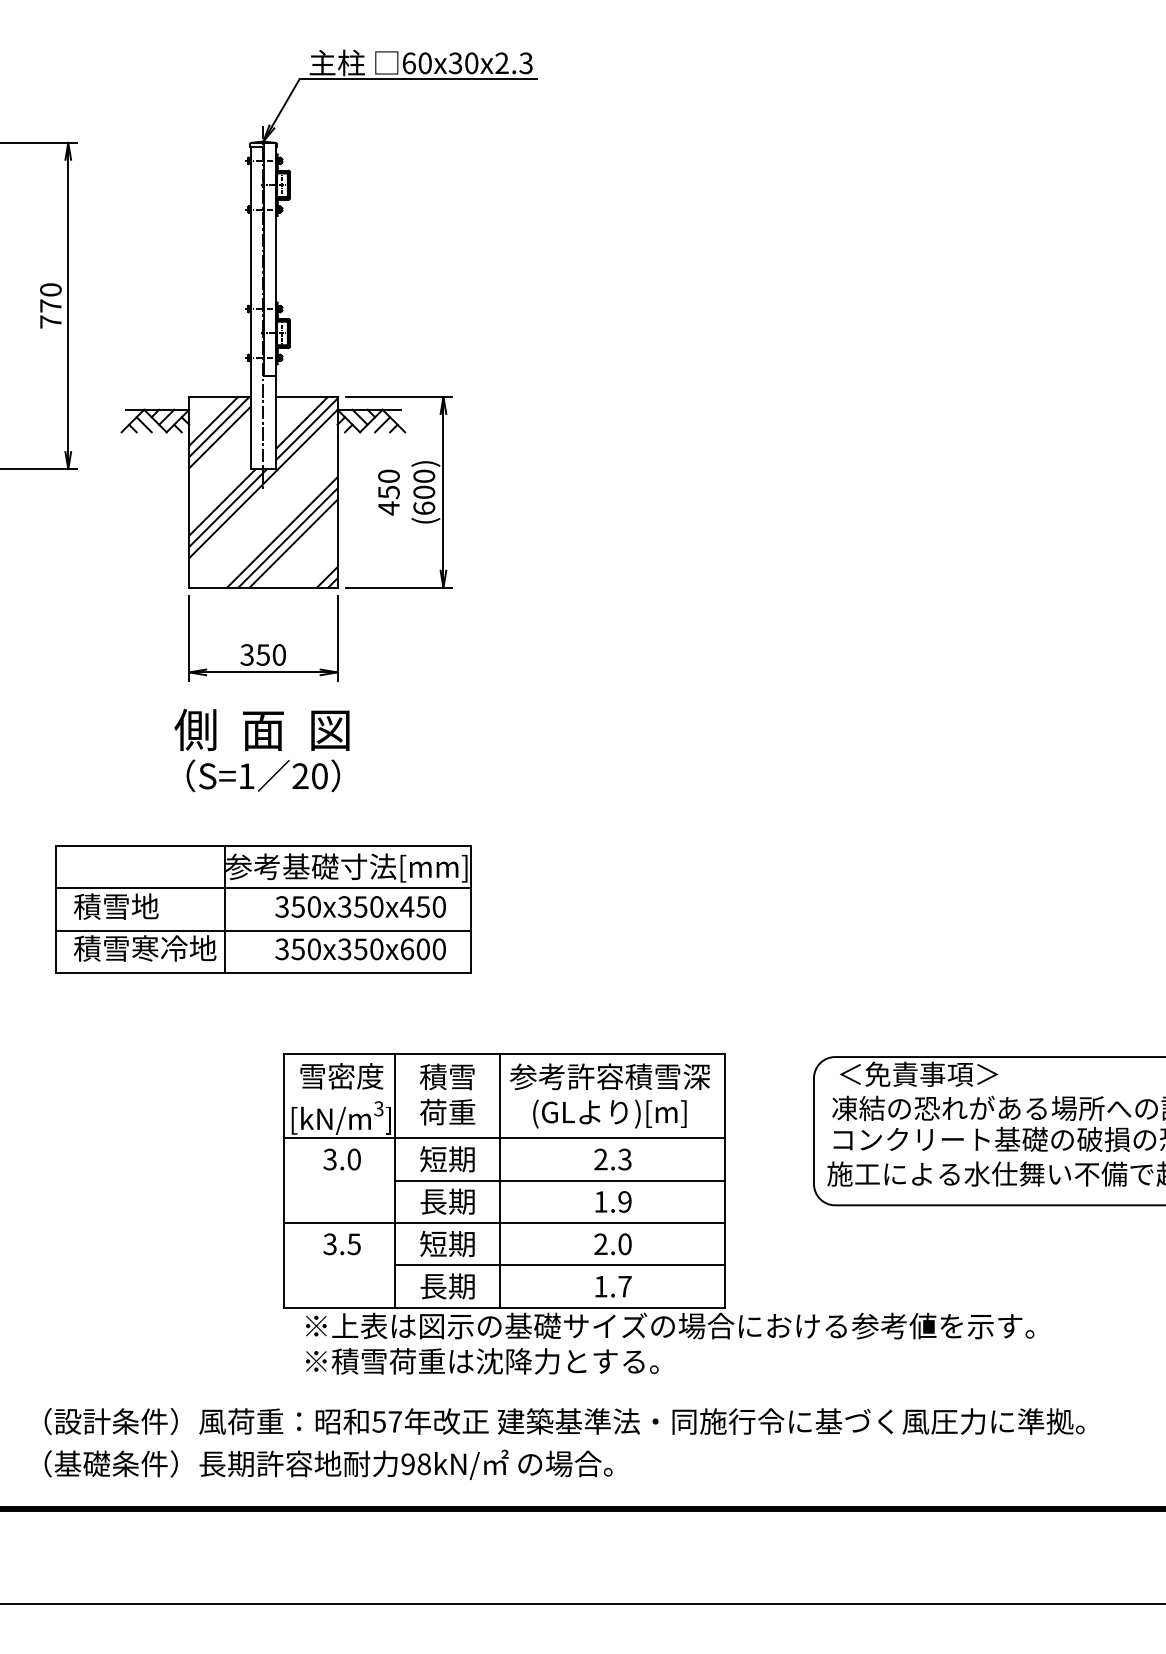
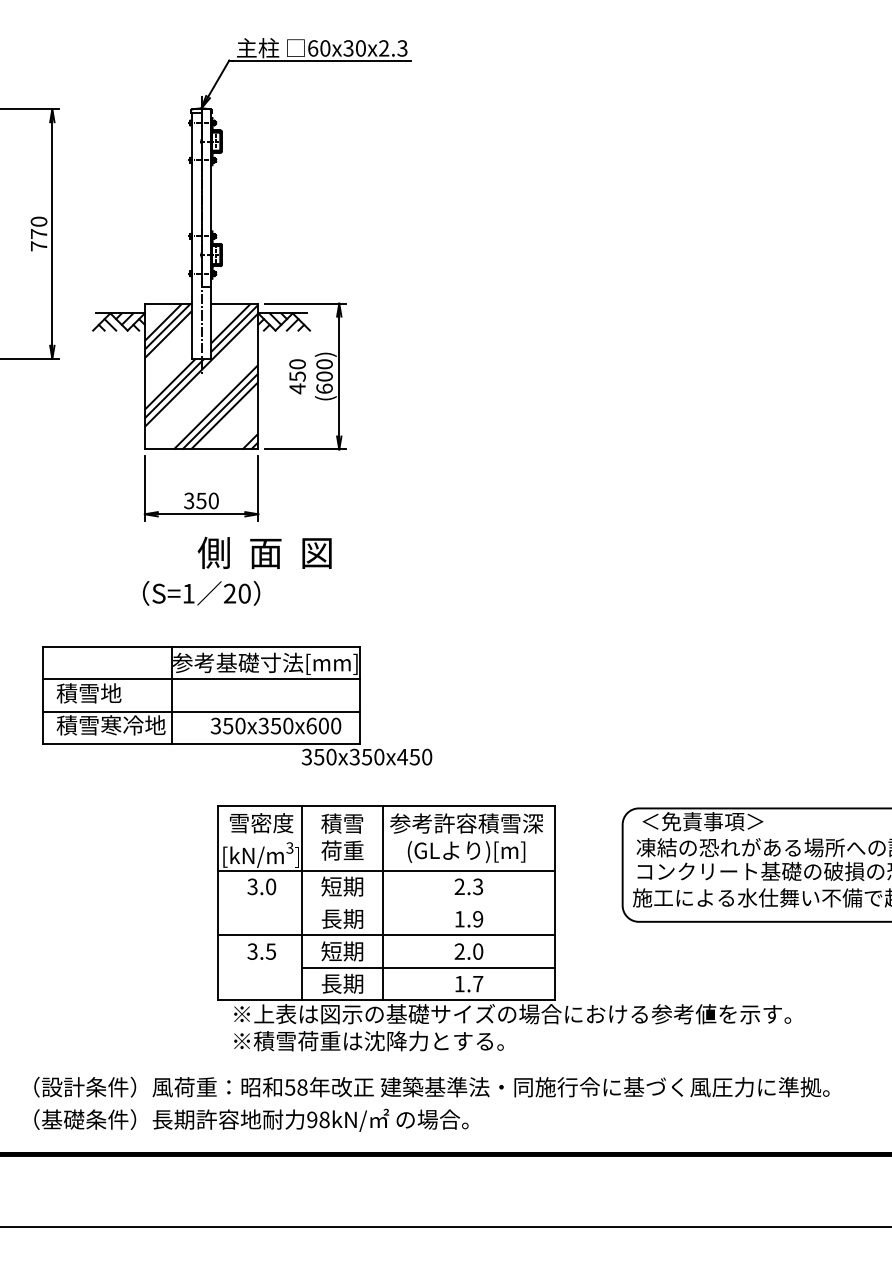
text: (261, 729) -> (264, 552), moved
text: (360, 906) -> (366, 756), moved
line: (559, 1180) -> (428, 902), removed
text: (395, 1421) -> (302, 1087), 57 -> 58

